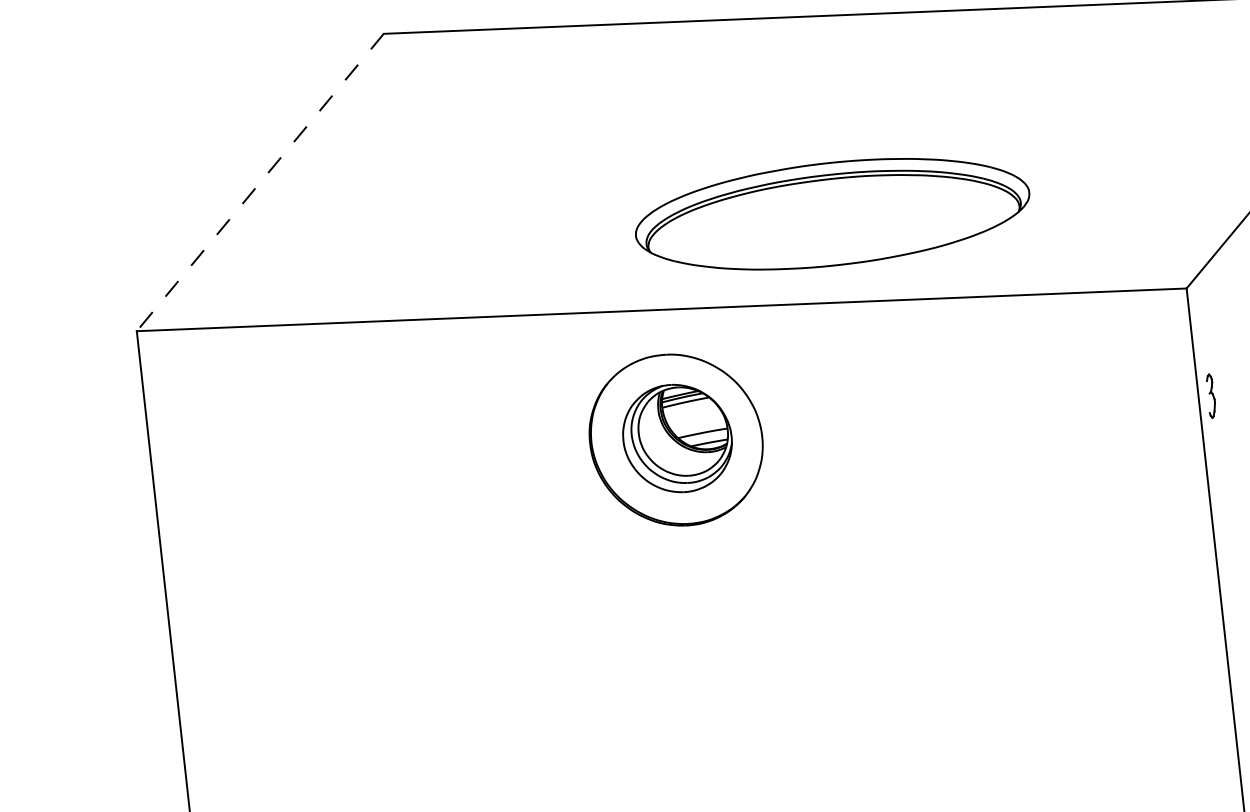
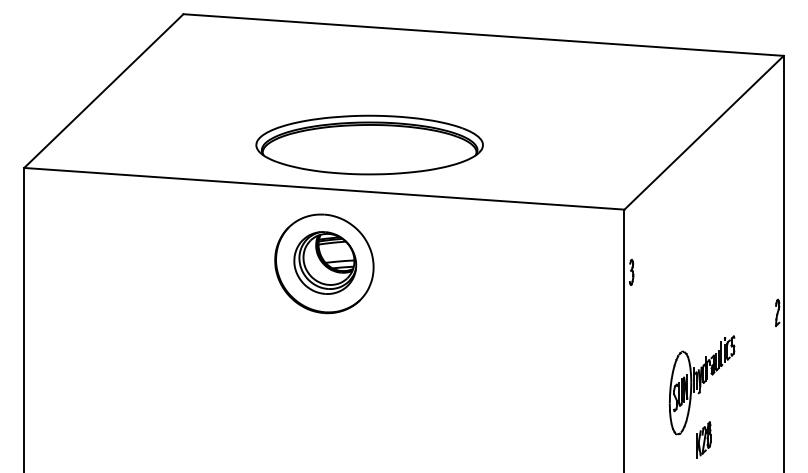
line: (259, 183) -> (103, 91), dashed -> solid
part: (832, 213) -> (369, 144), moved

